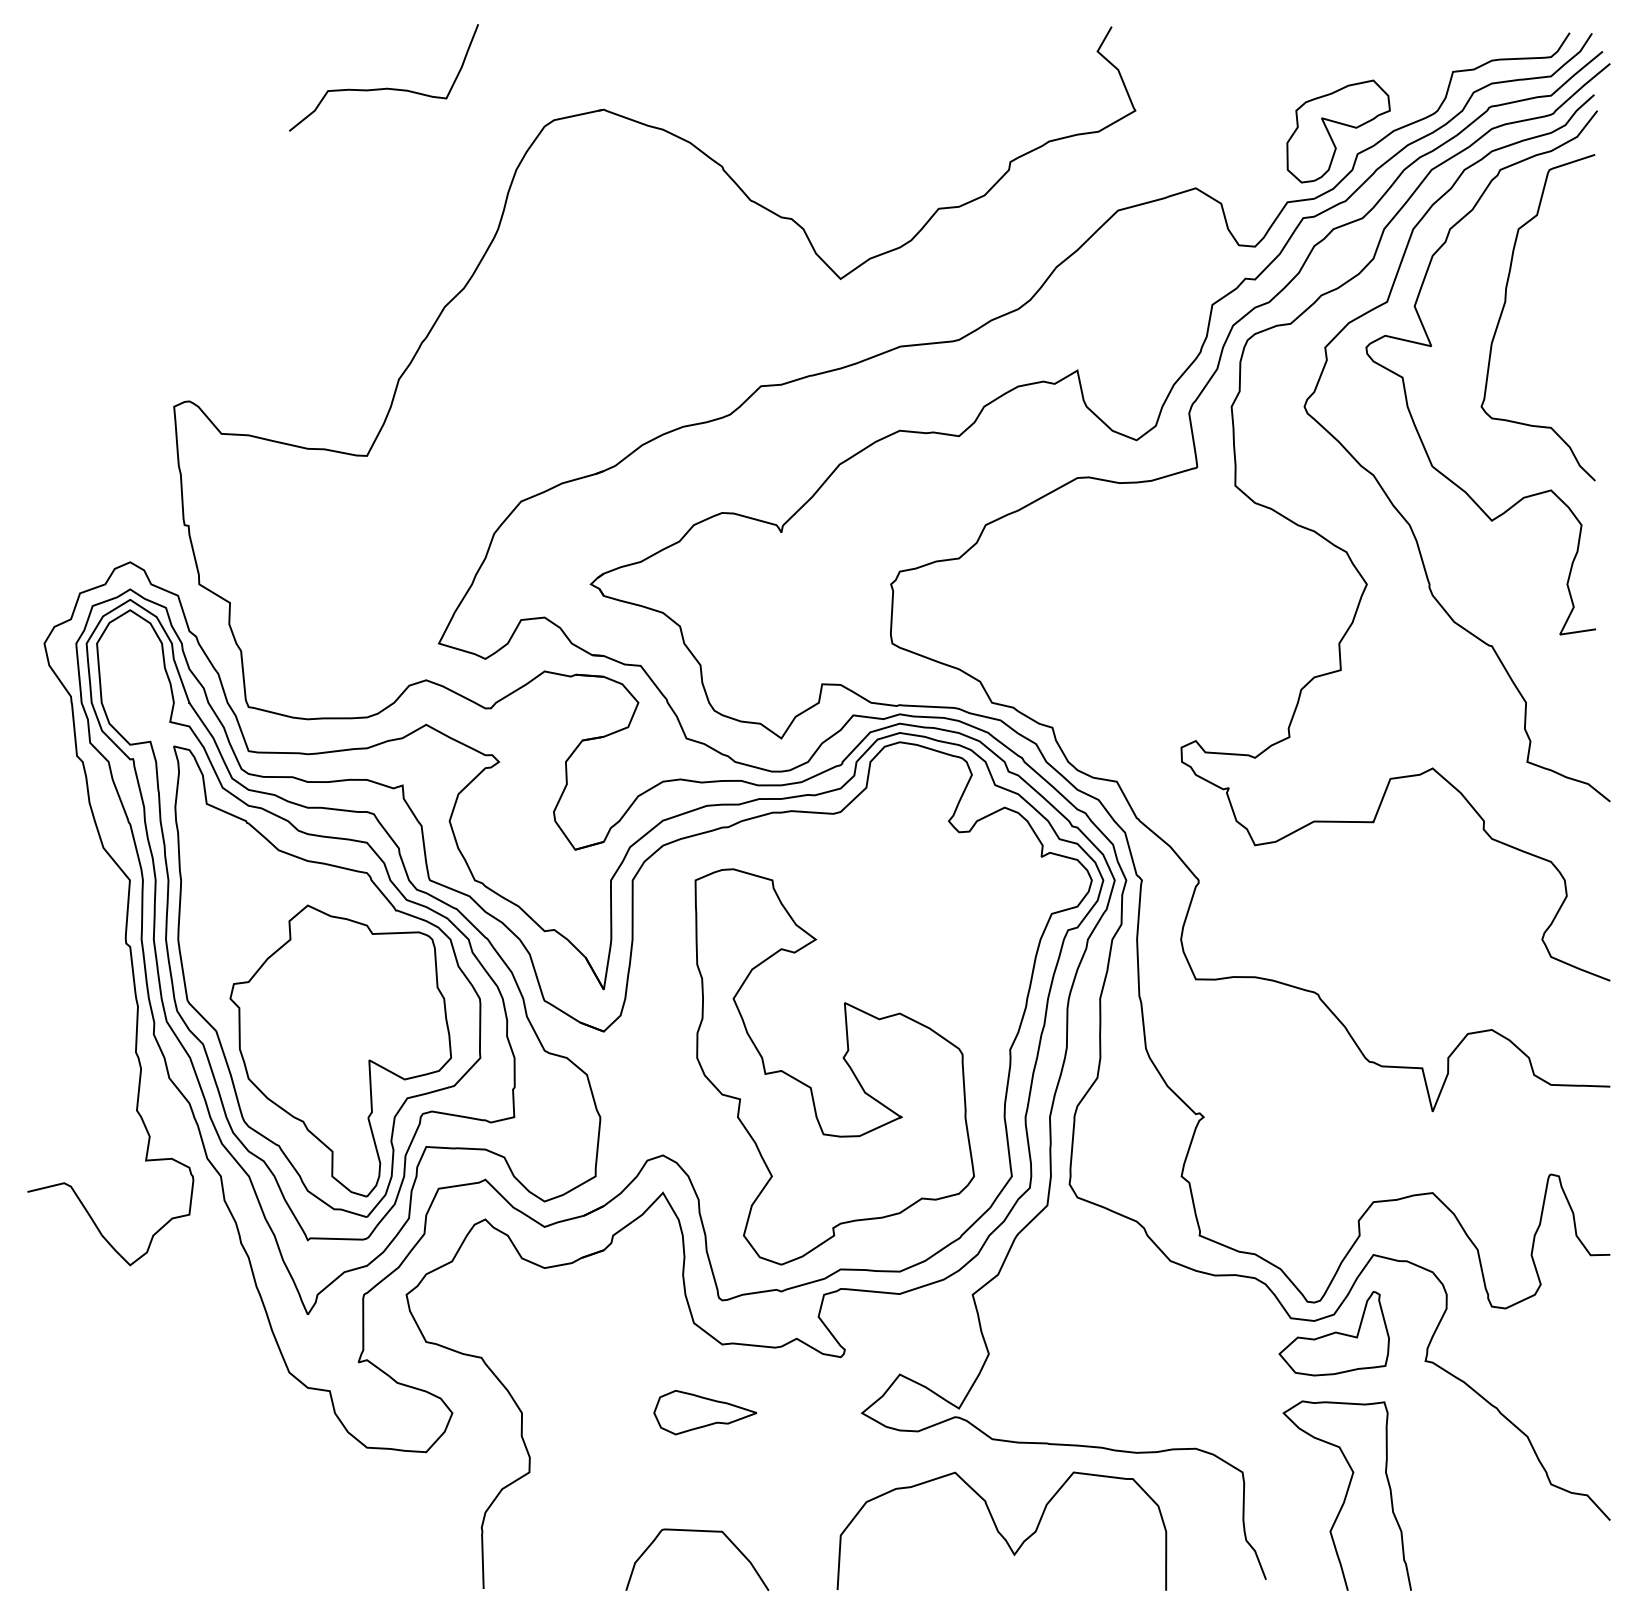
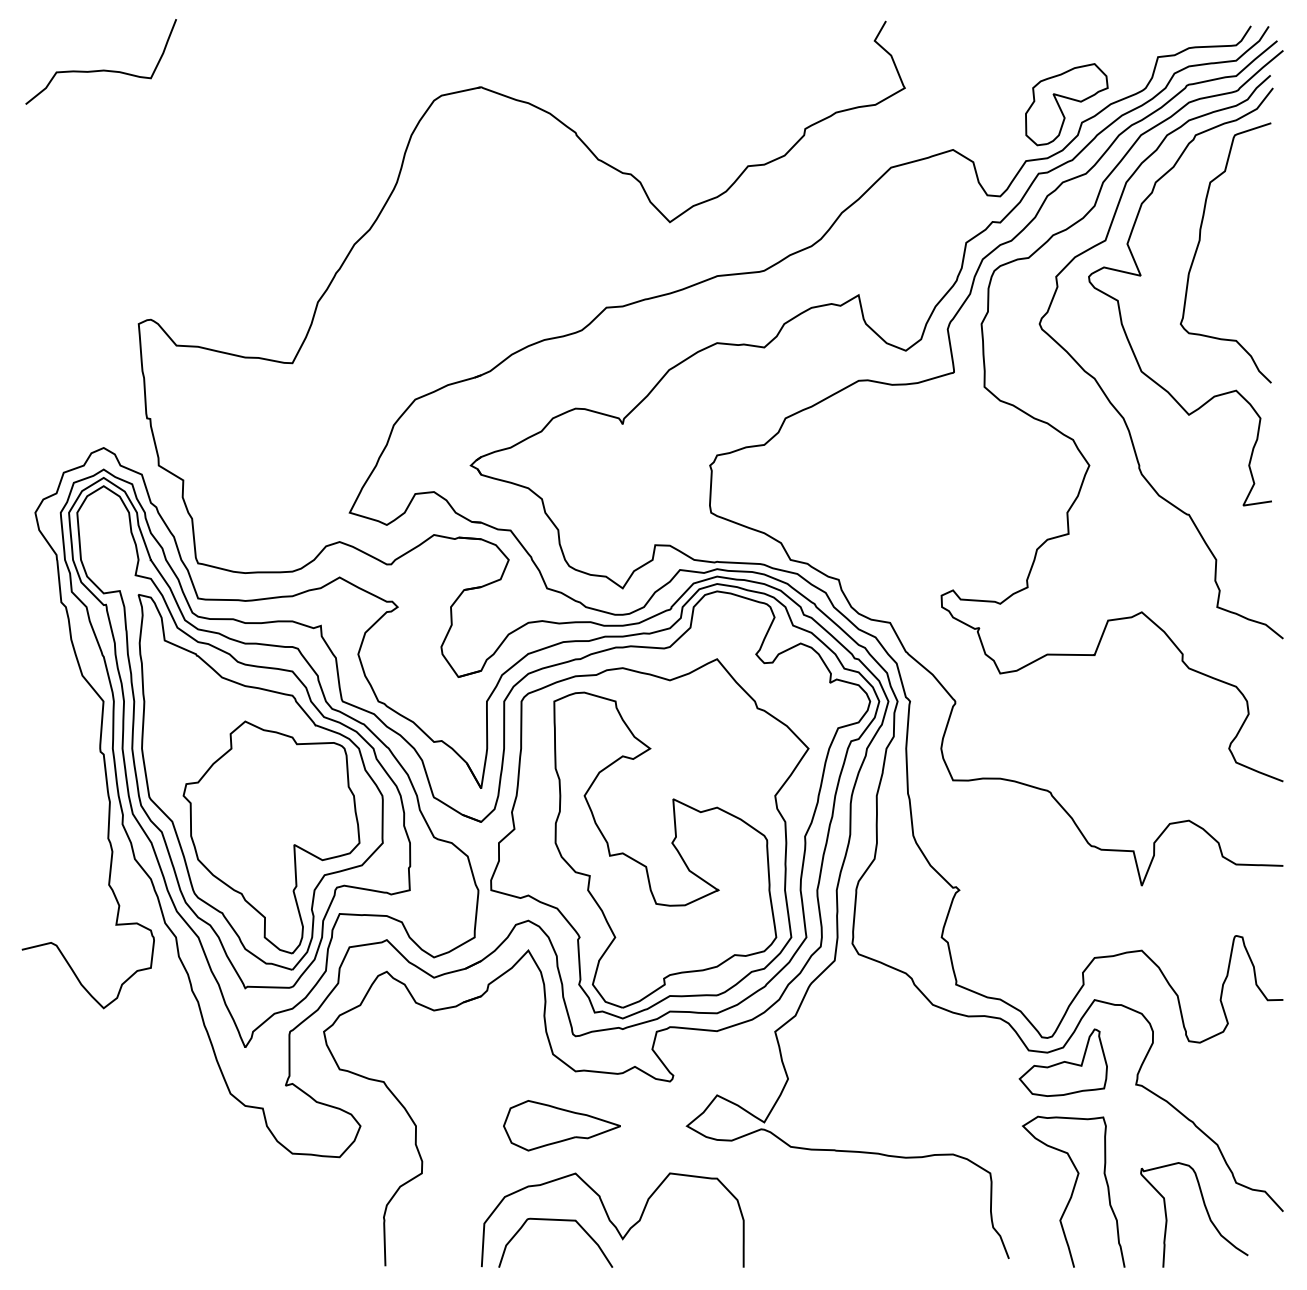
curve: (386, 87) -> (103, 69), moved
part: (815, 1052) -> (649, 838), added
part: (705, 1412) -> (562, 1125), size x1.43
curve: (1512, 1517) -> (1205, 1209), added
curve: (999, 1531) -> (610, 1220), moved

